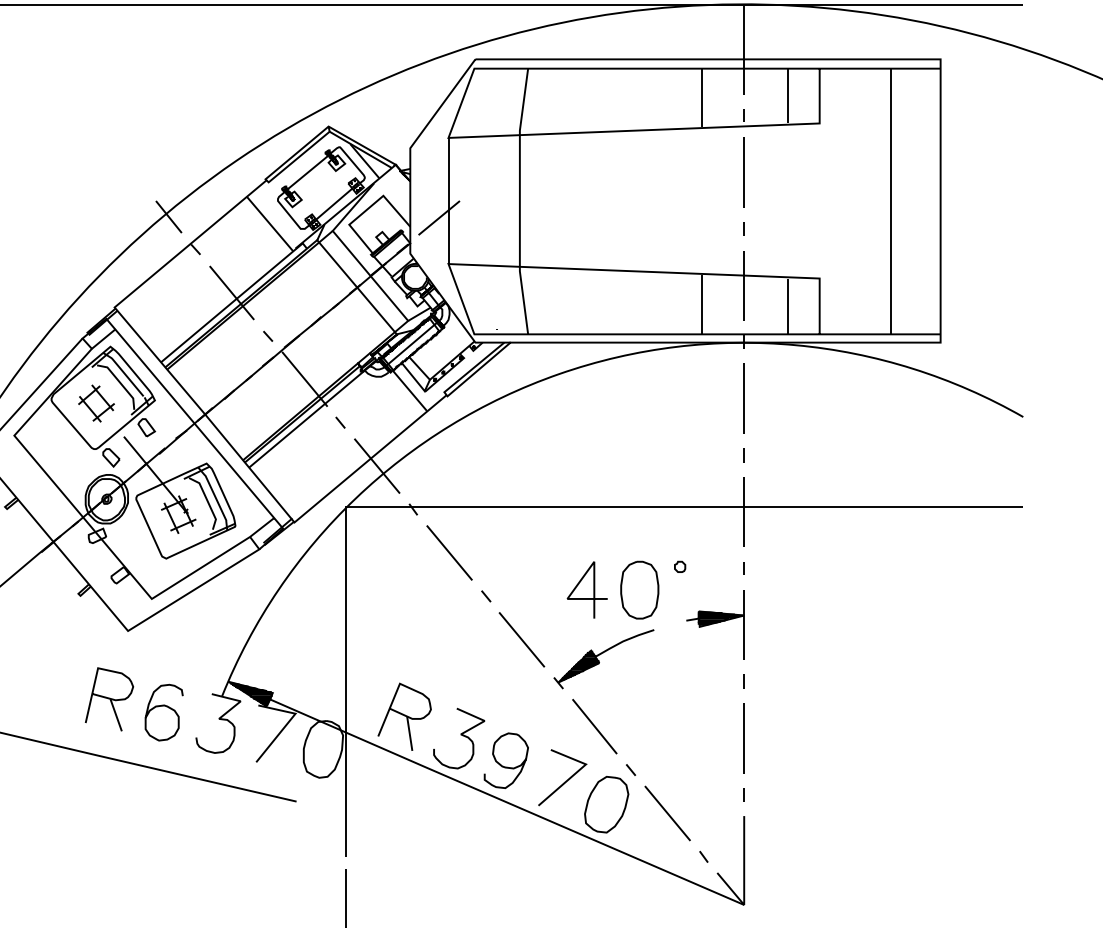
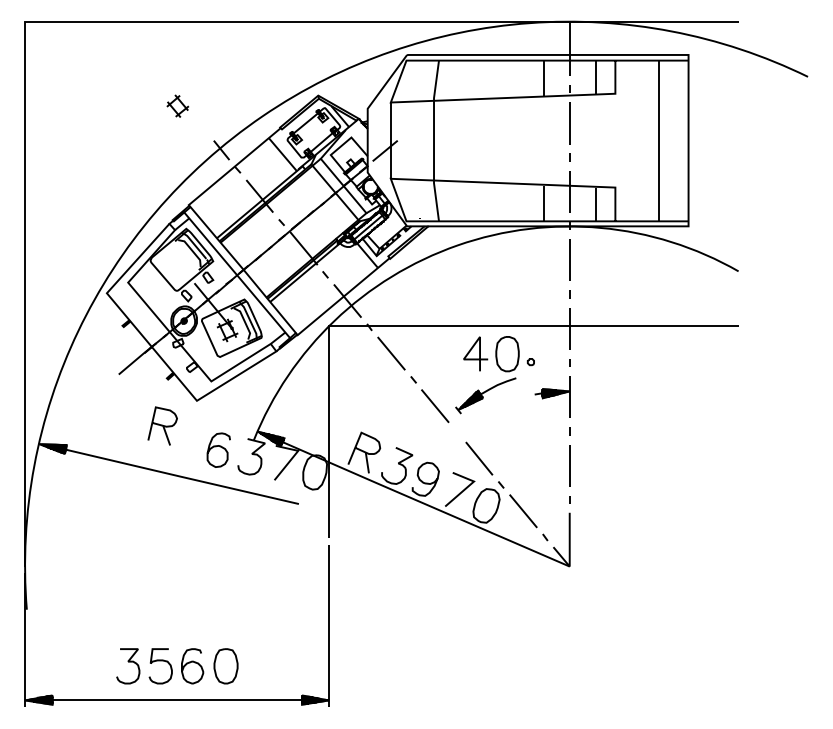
part: (95, 402) -> (177, 105), moved
part: (595, 618) -> (480, 371), moved
part: (109, 698) -> (162, 425), moved

